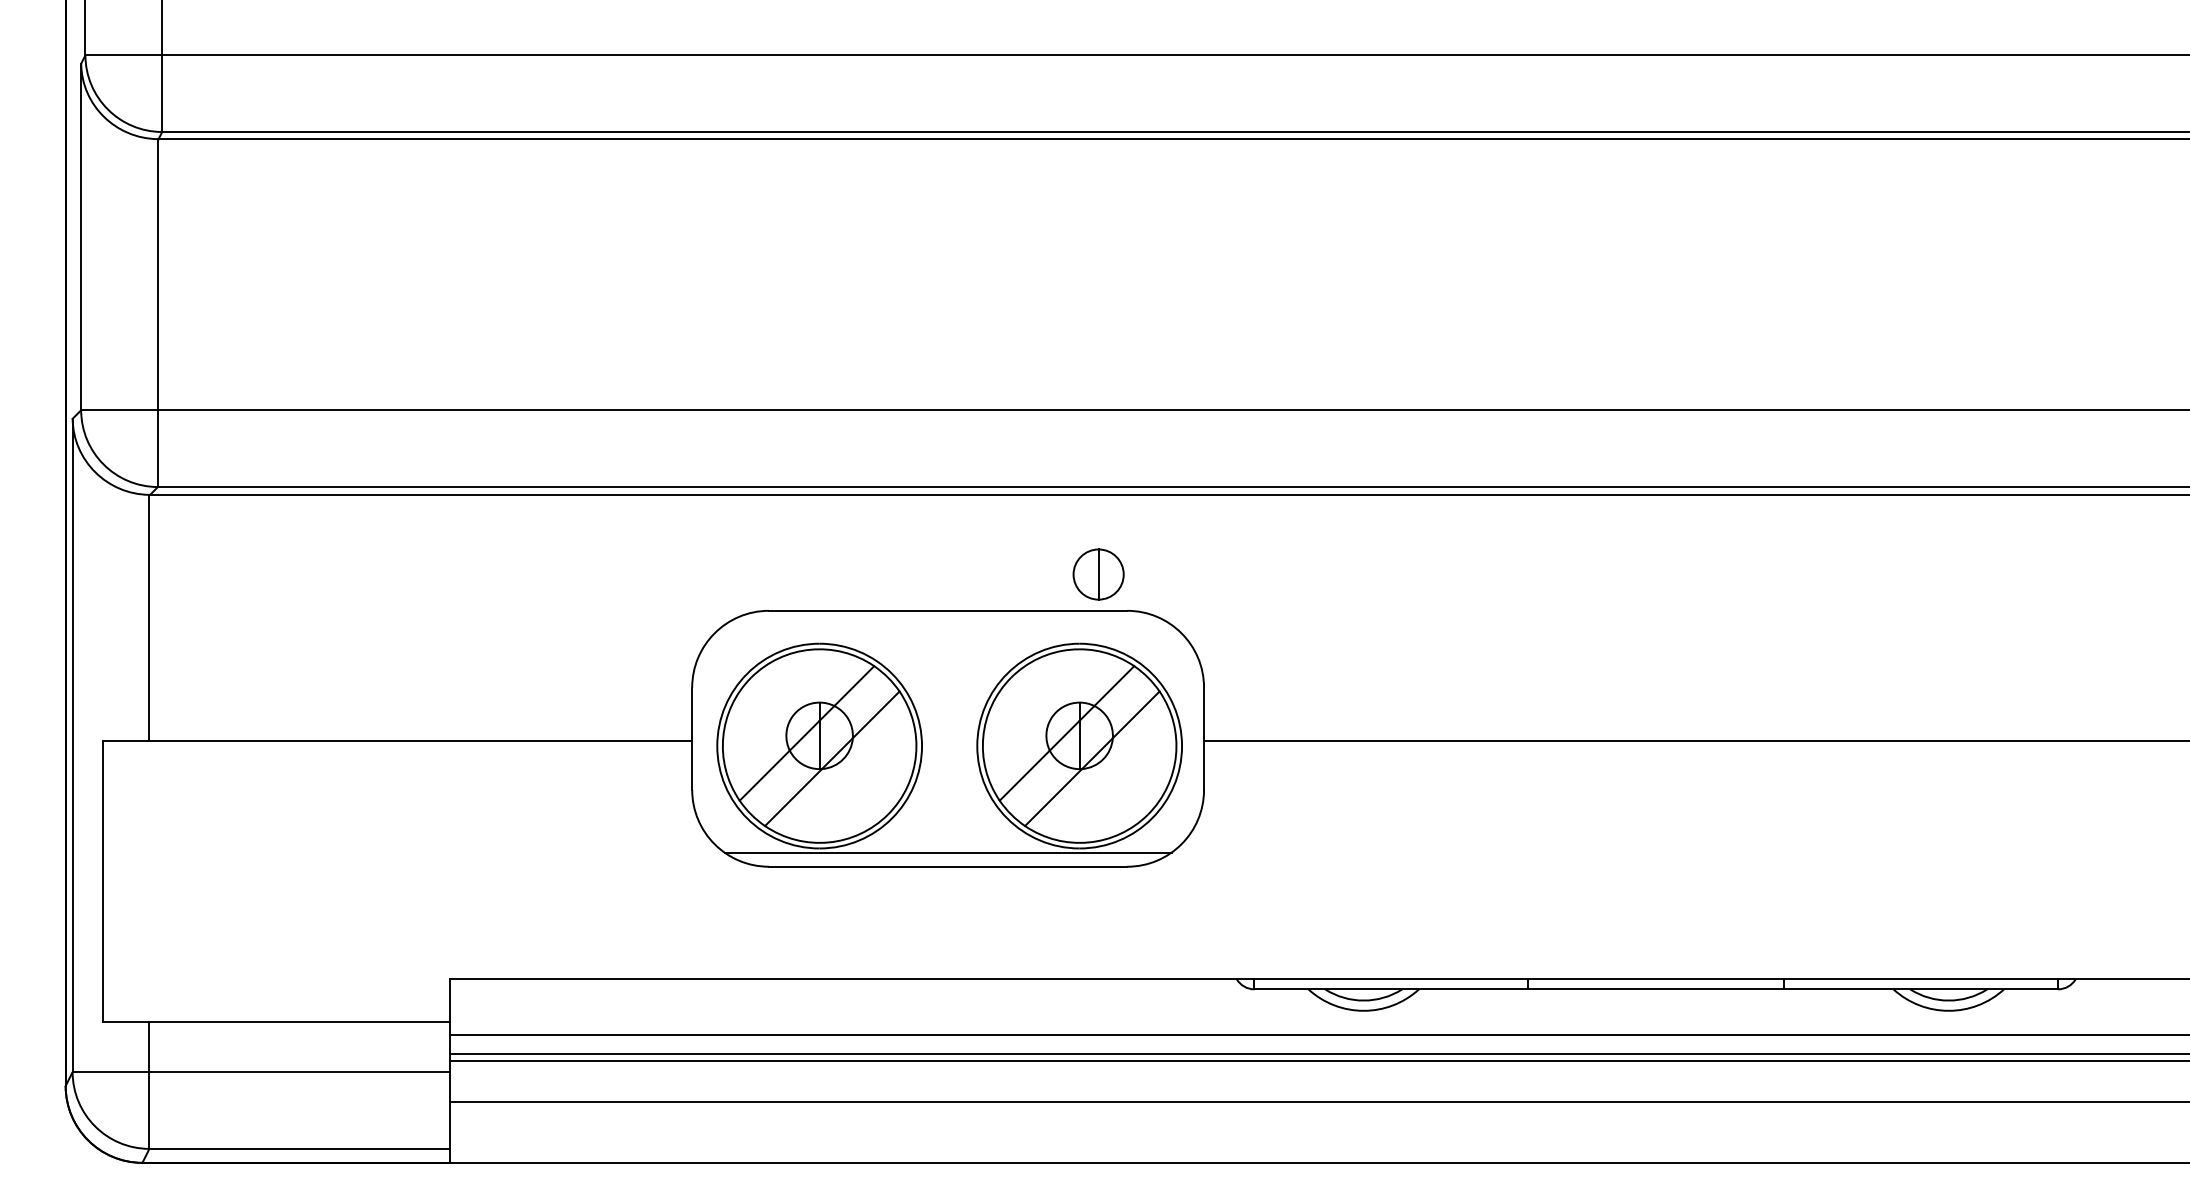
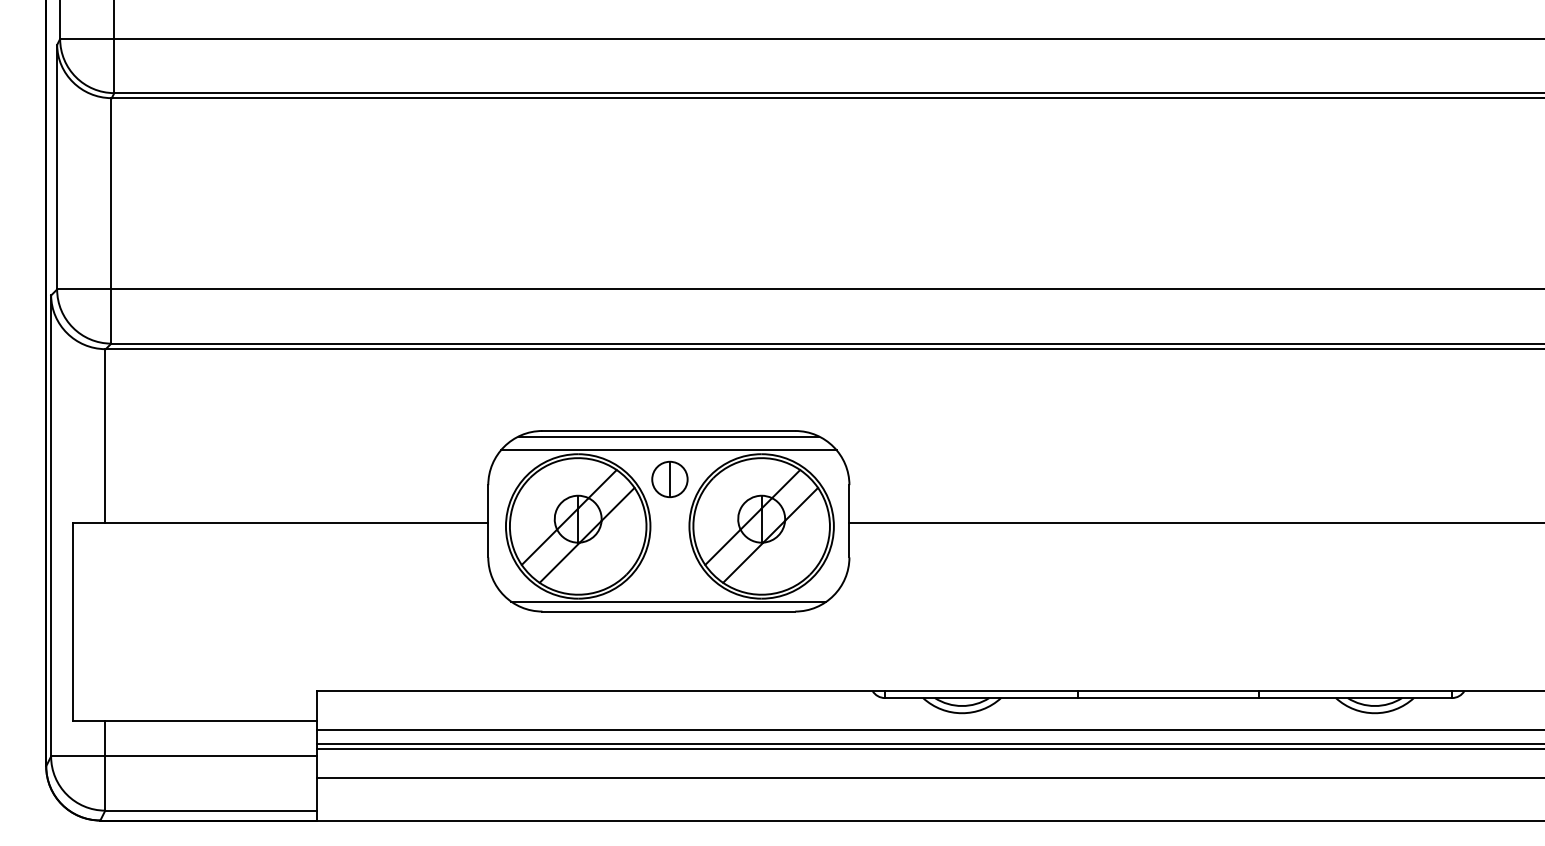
part: (1098, 574) -> (669, 479), moved
line: (948, 618) -> (669, 436), added
line: (947, 638) -> (668, 450), added

